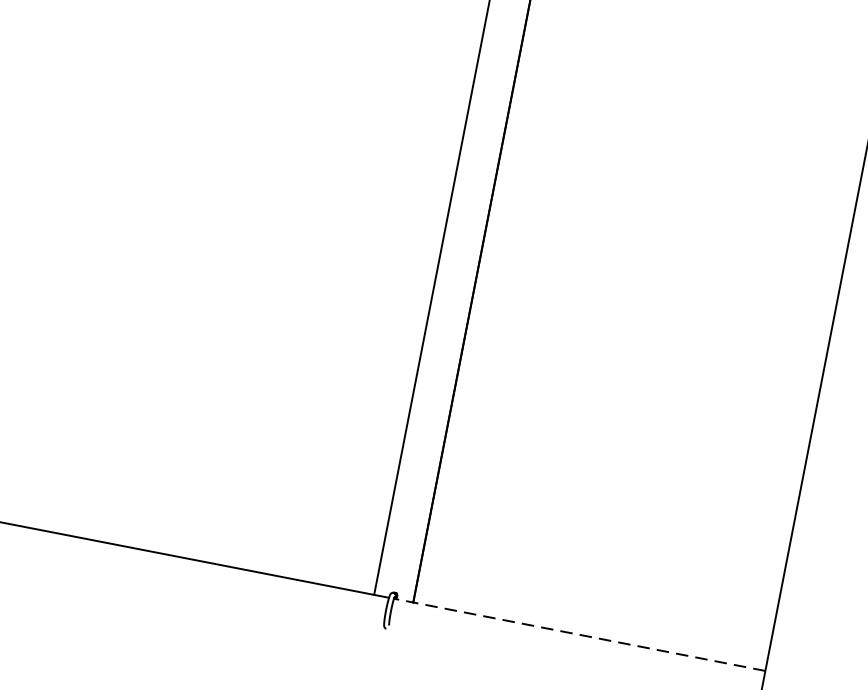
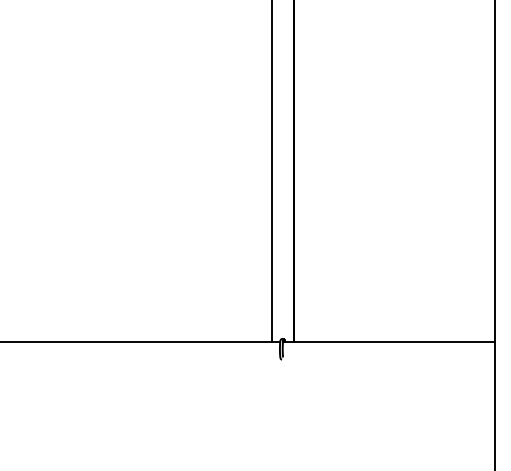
line: (580, 635) -> (389, 342), dashed -> solid

